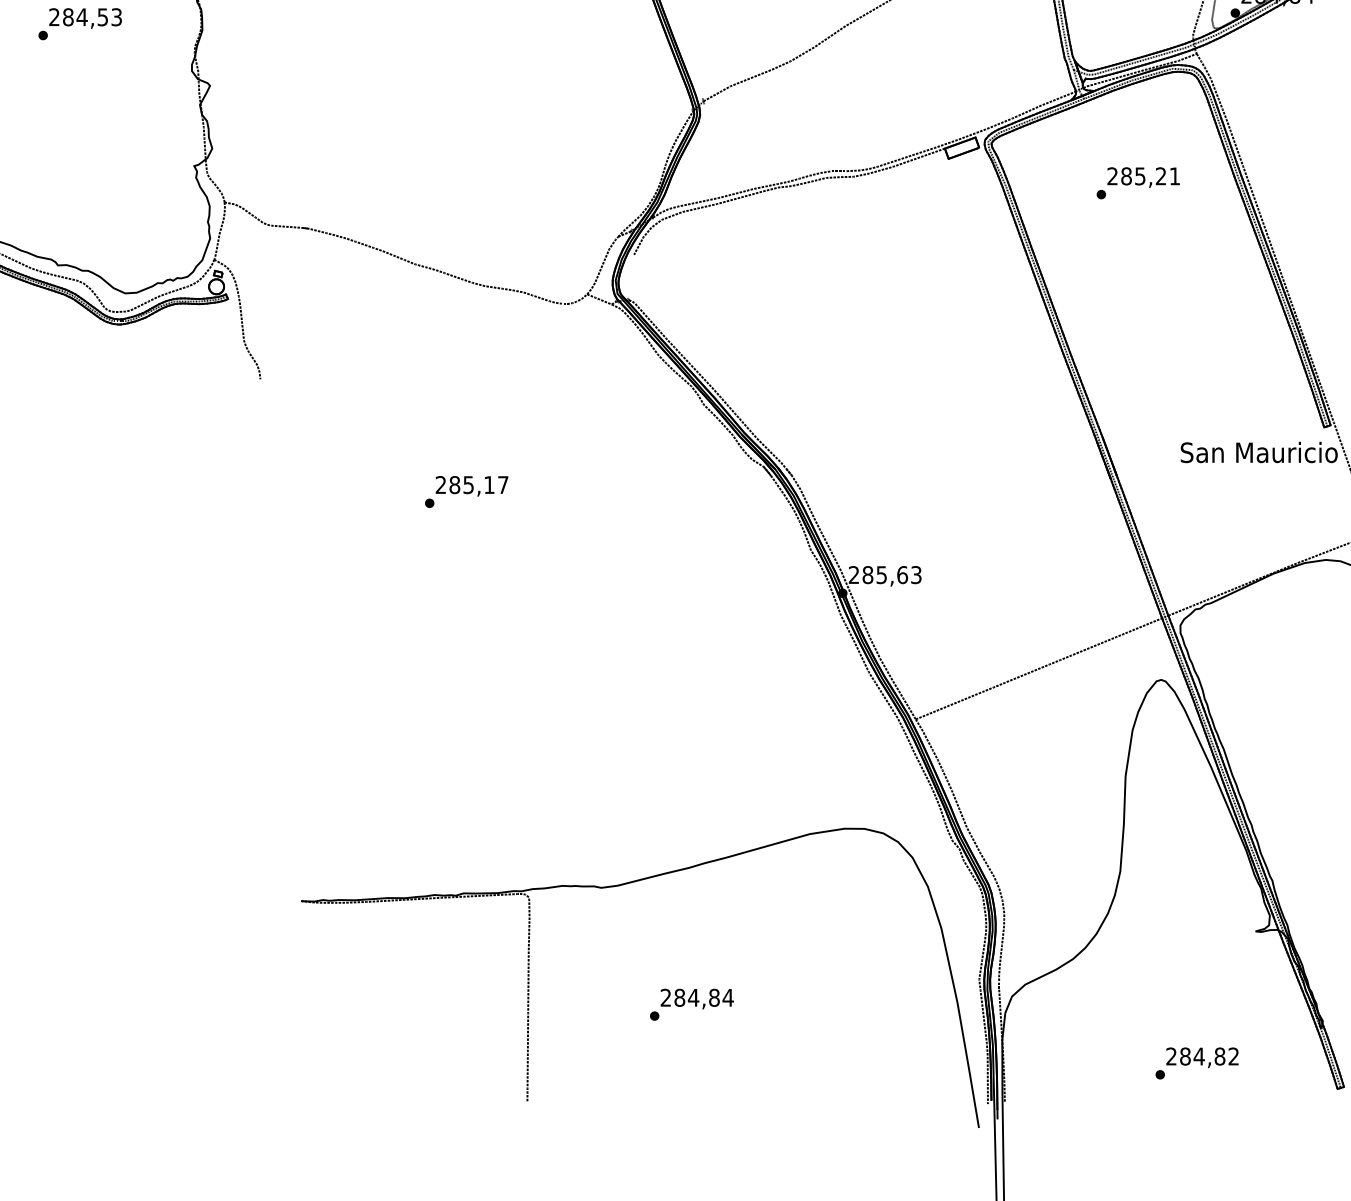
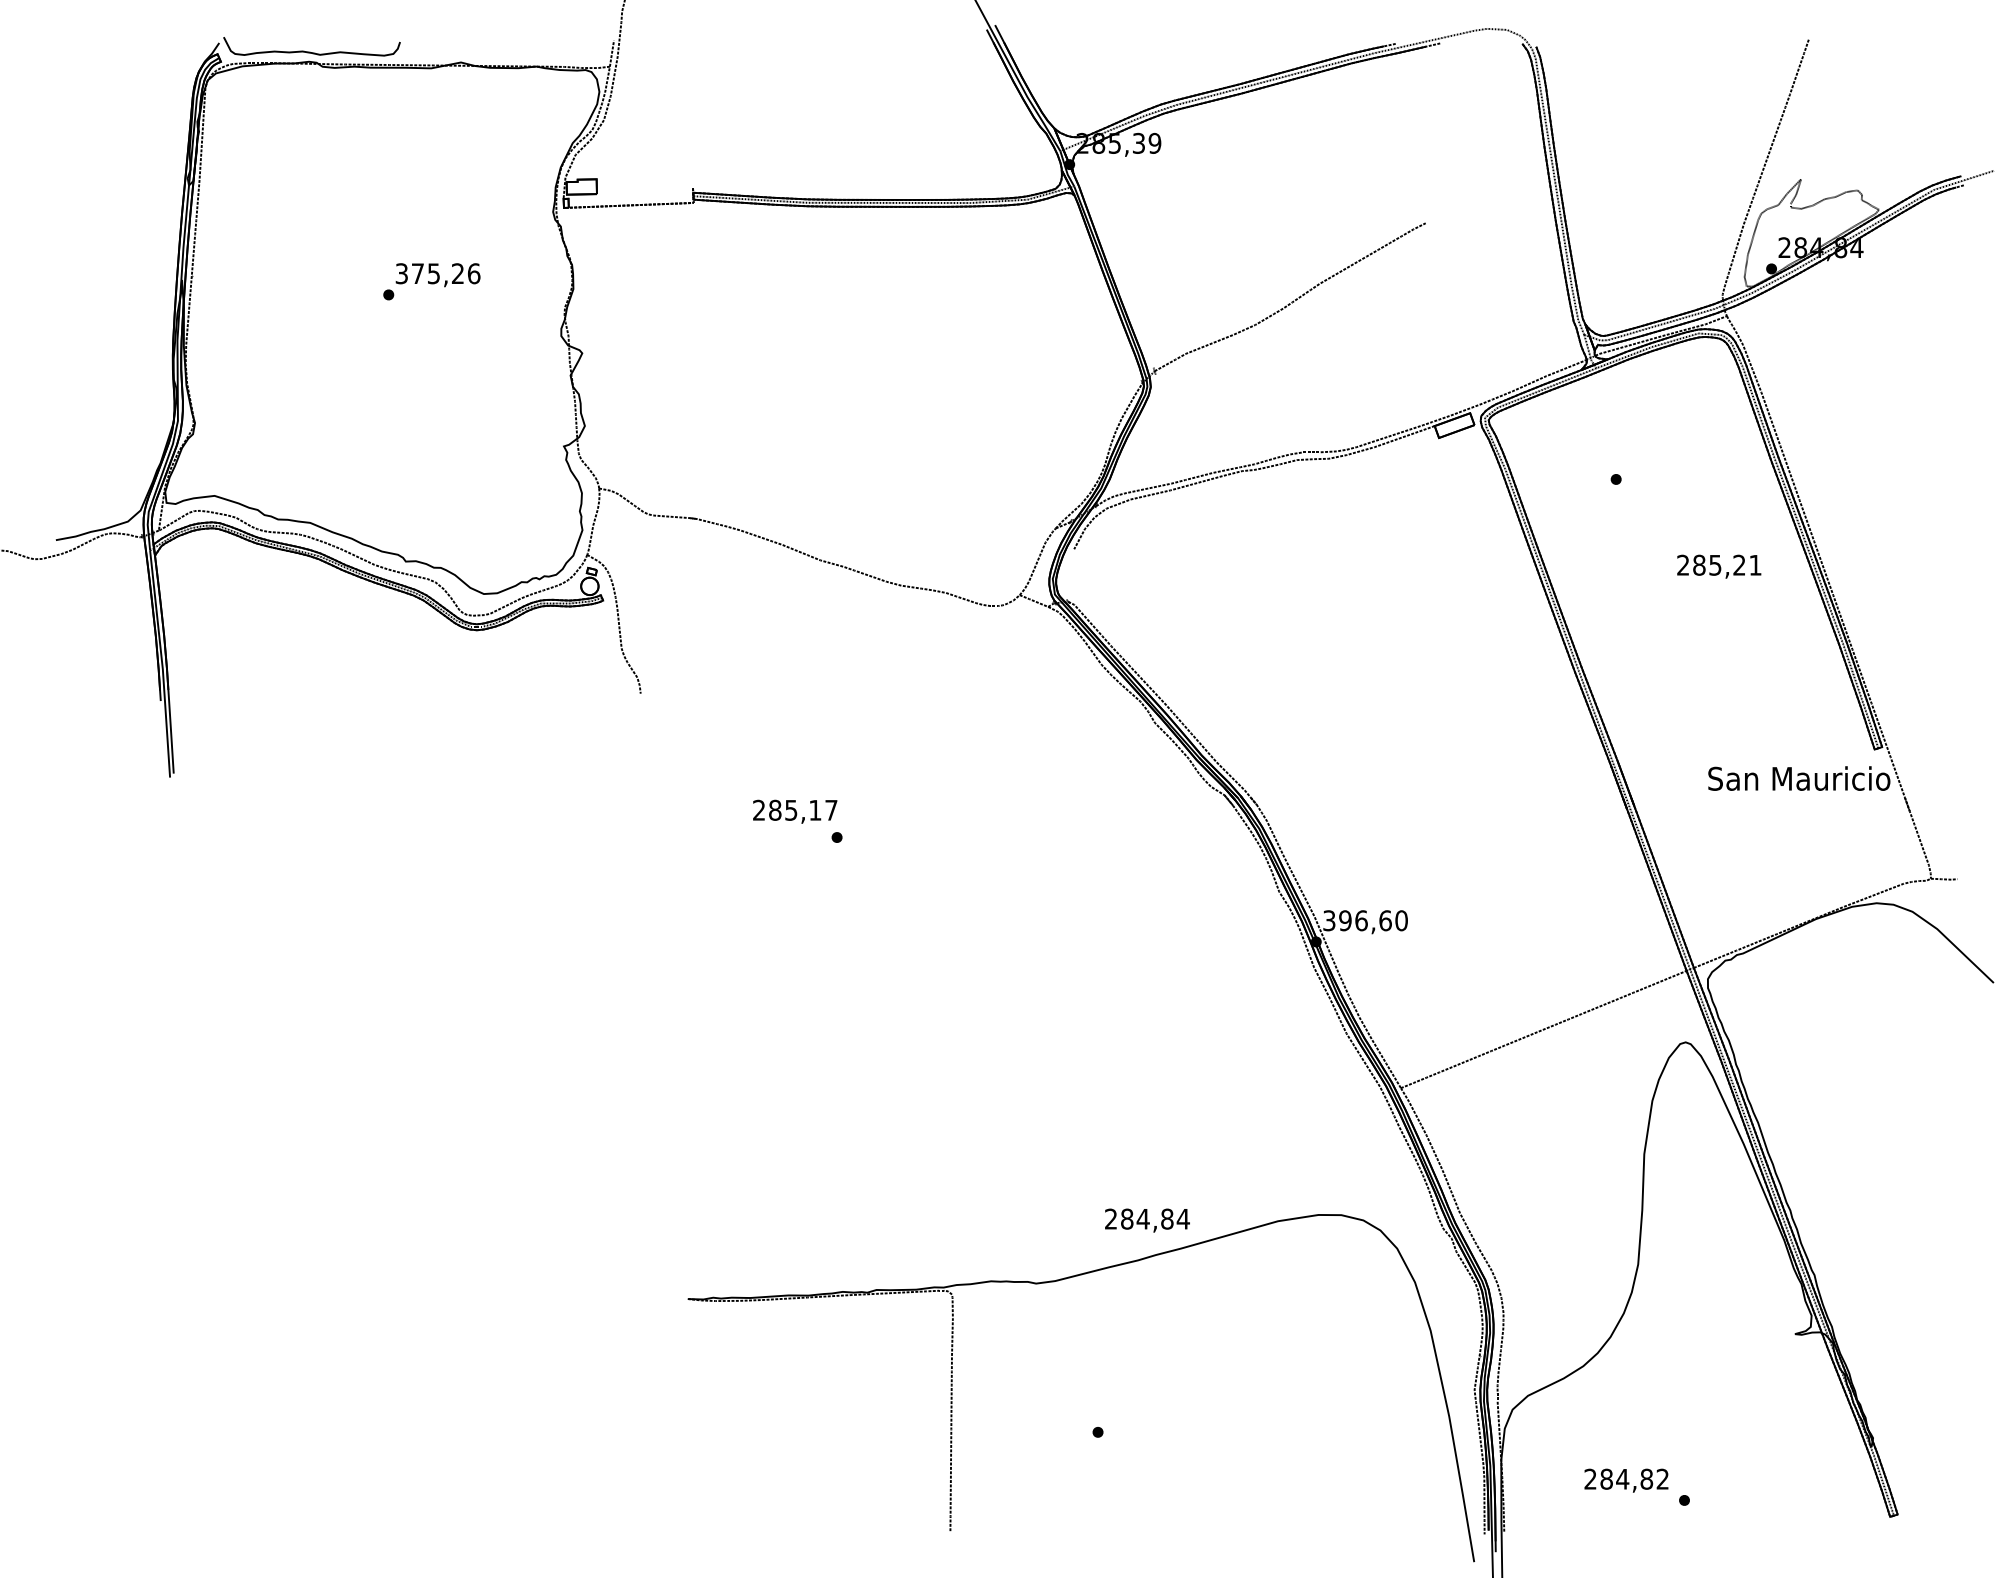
text: (85, 17) -> (437, 273), 284,53 -> 375,26
text: (1143, 177) -> (1719, 566), moved
text: (472, 486) -> (795, 811), moved
text: (885, 574) -> (1365, 920), 285,63 -> 396,60
text: (697, 998) -> (1147, 1220), moved
text: (1202, 1057) -> (1626, 1480), moved

